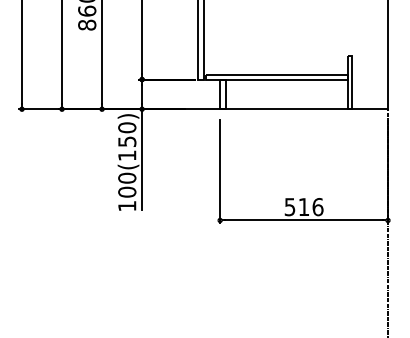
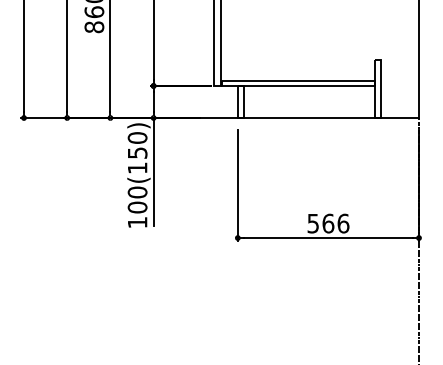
text: (304, 206) -> (328, 223), 516 -> 566

